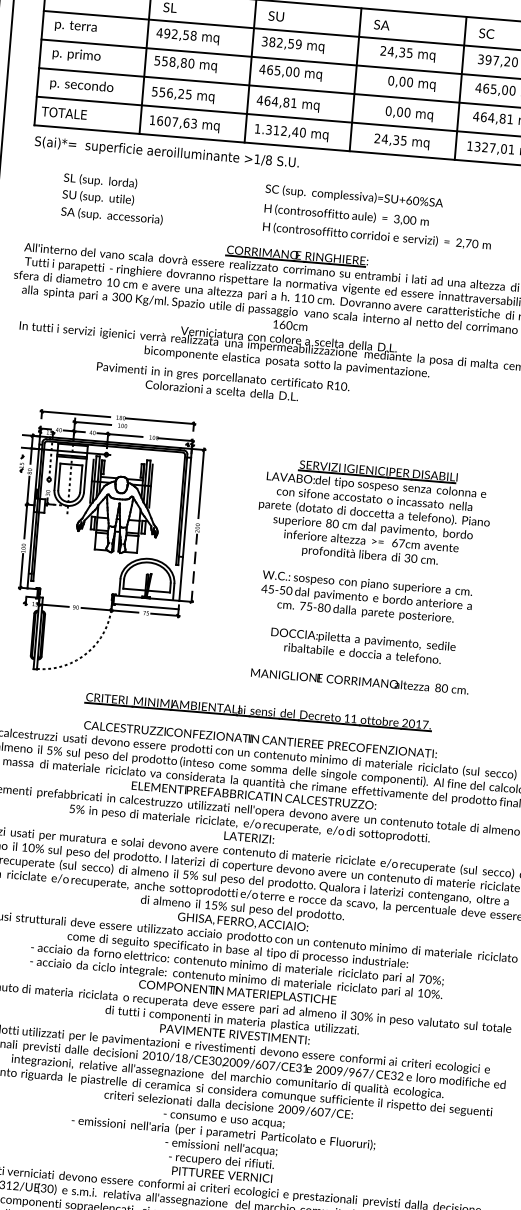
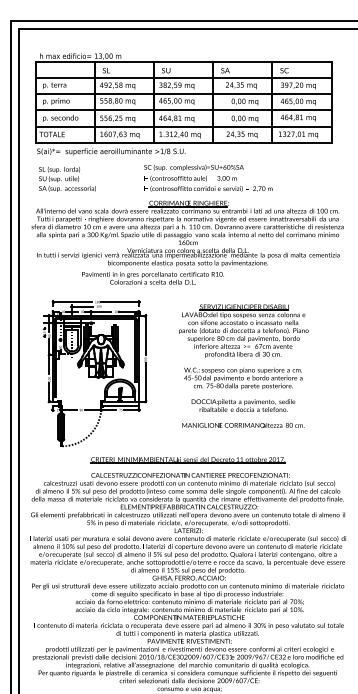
text: (113, 199) -> (67, 179), moved
text: (378, 216) -> (208, 177), moved
line: (194, 567) -> (145, 382), dashed -> solid
part: (368, 575) -> (243, 365), moved

